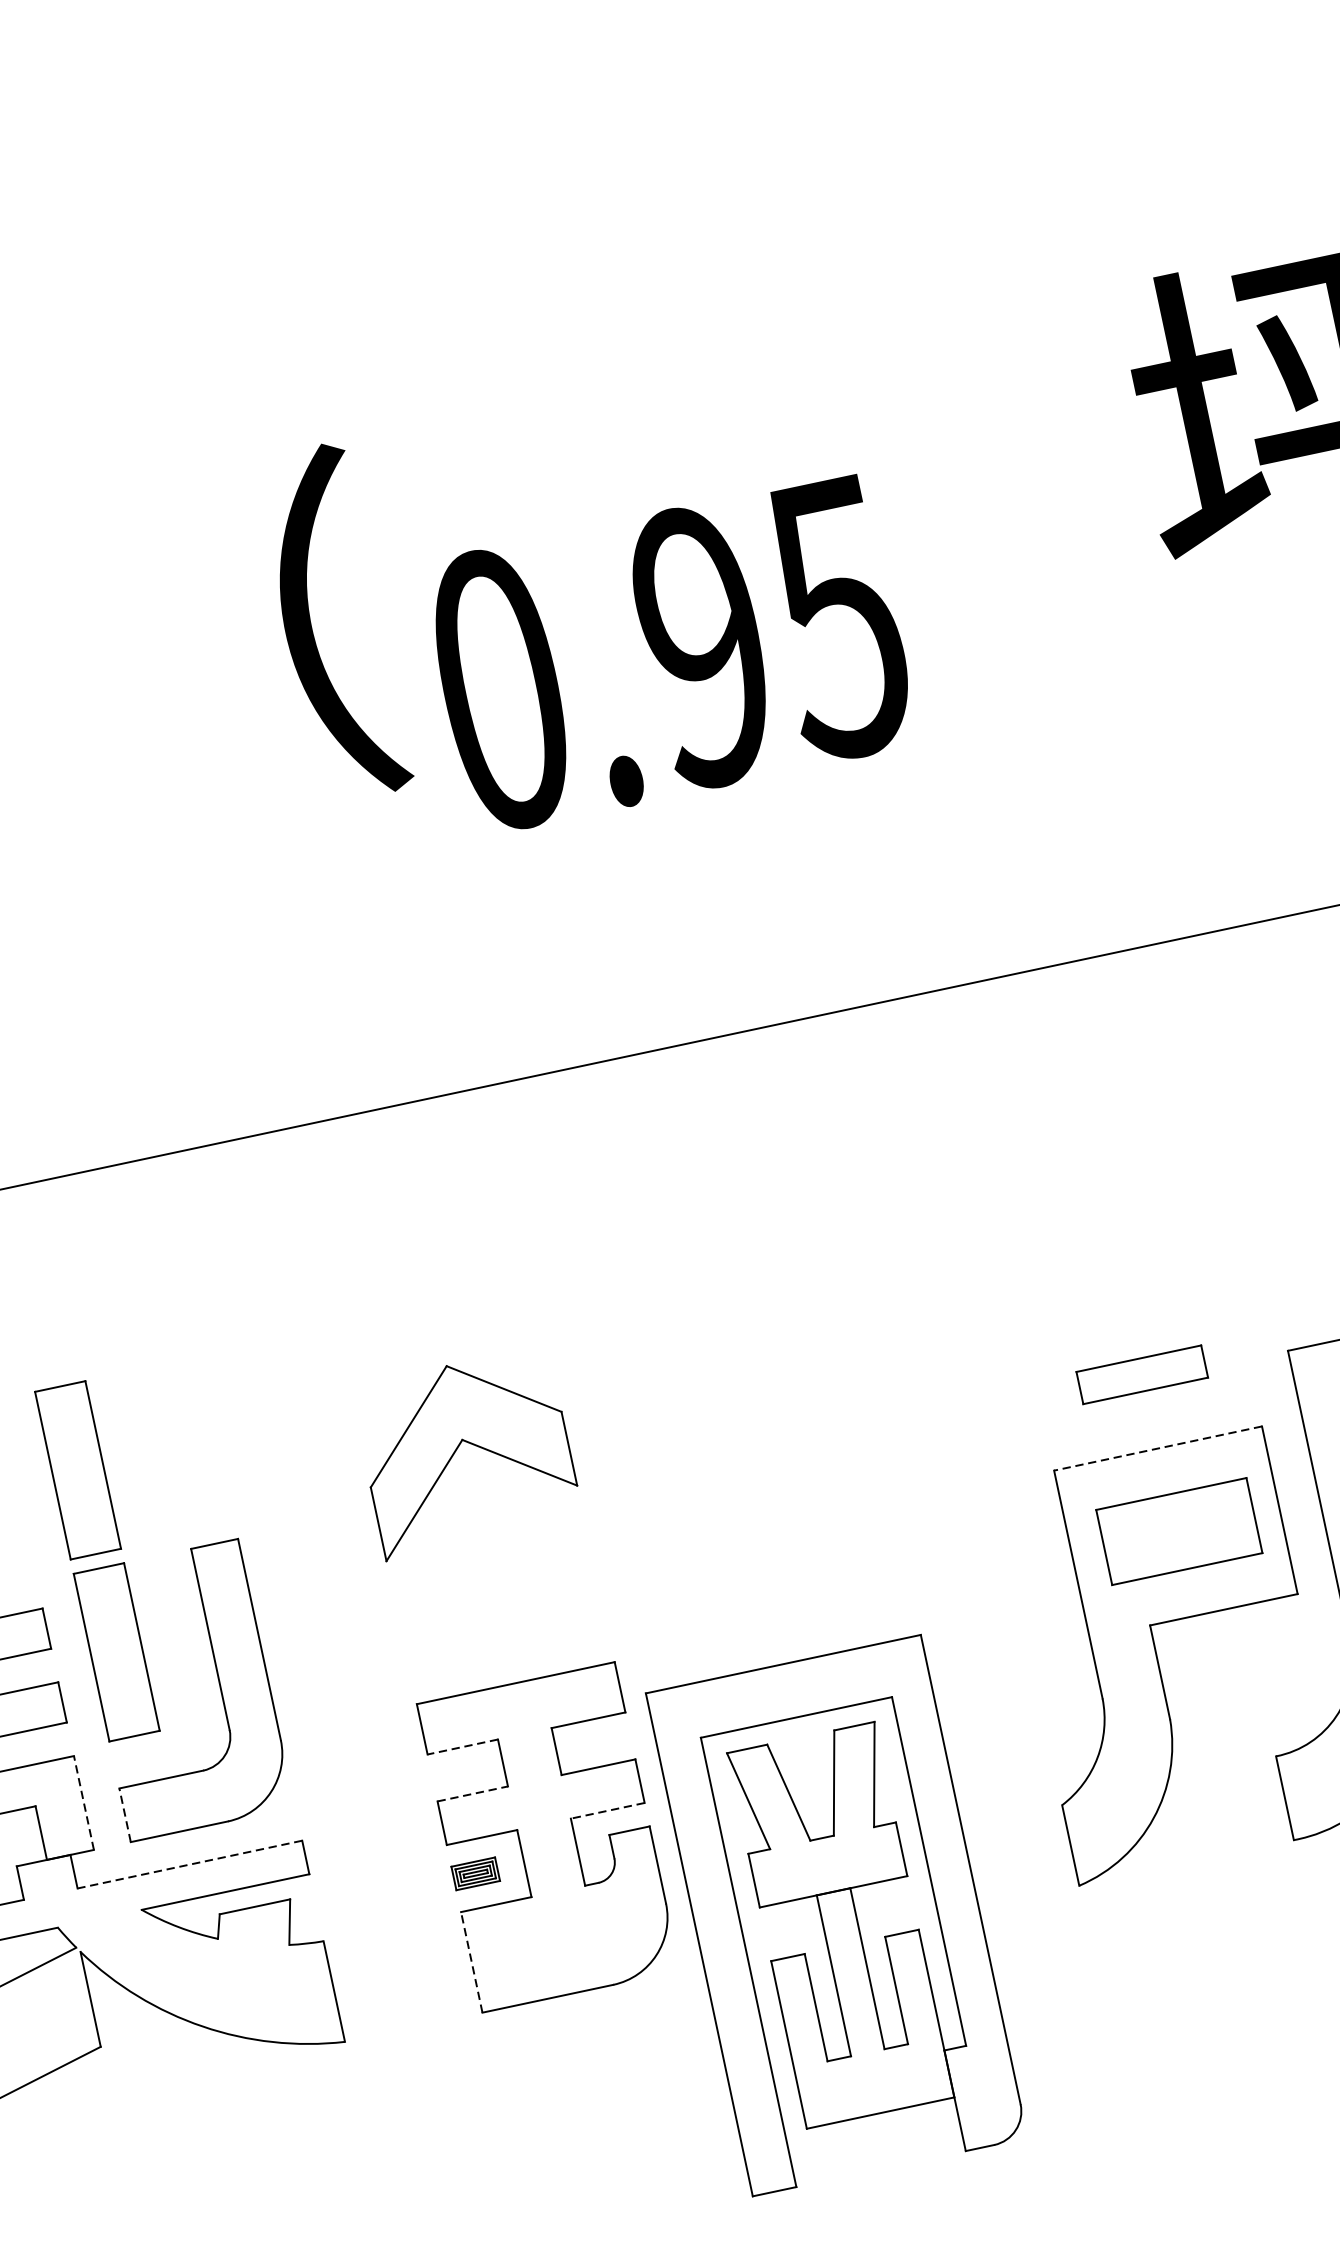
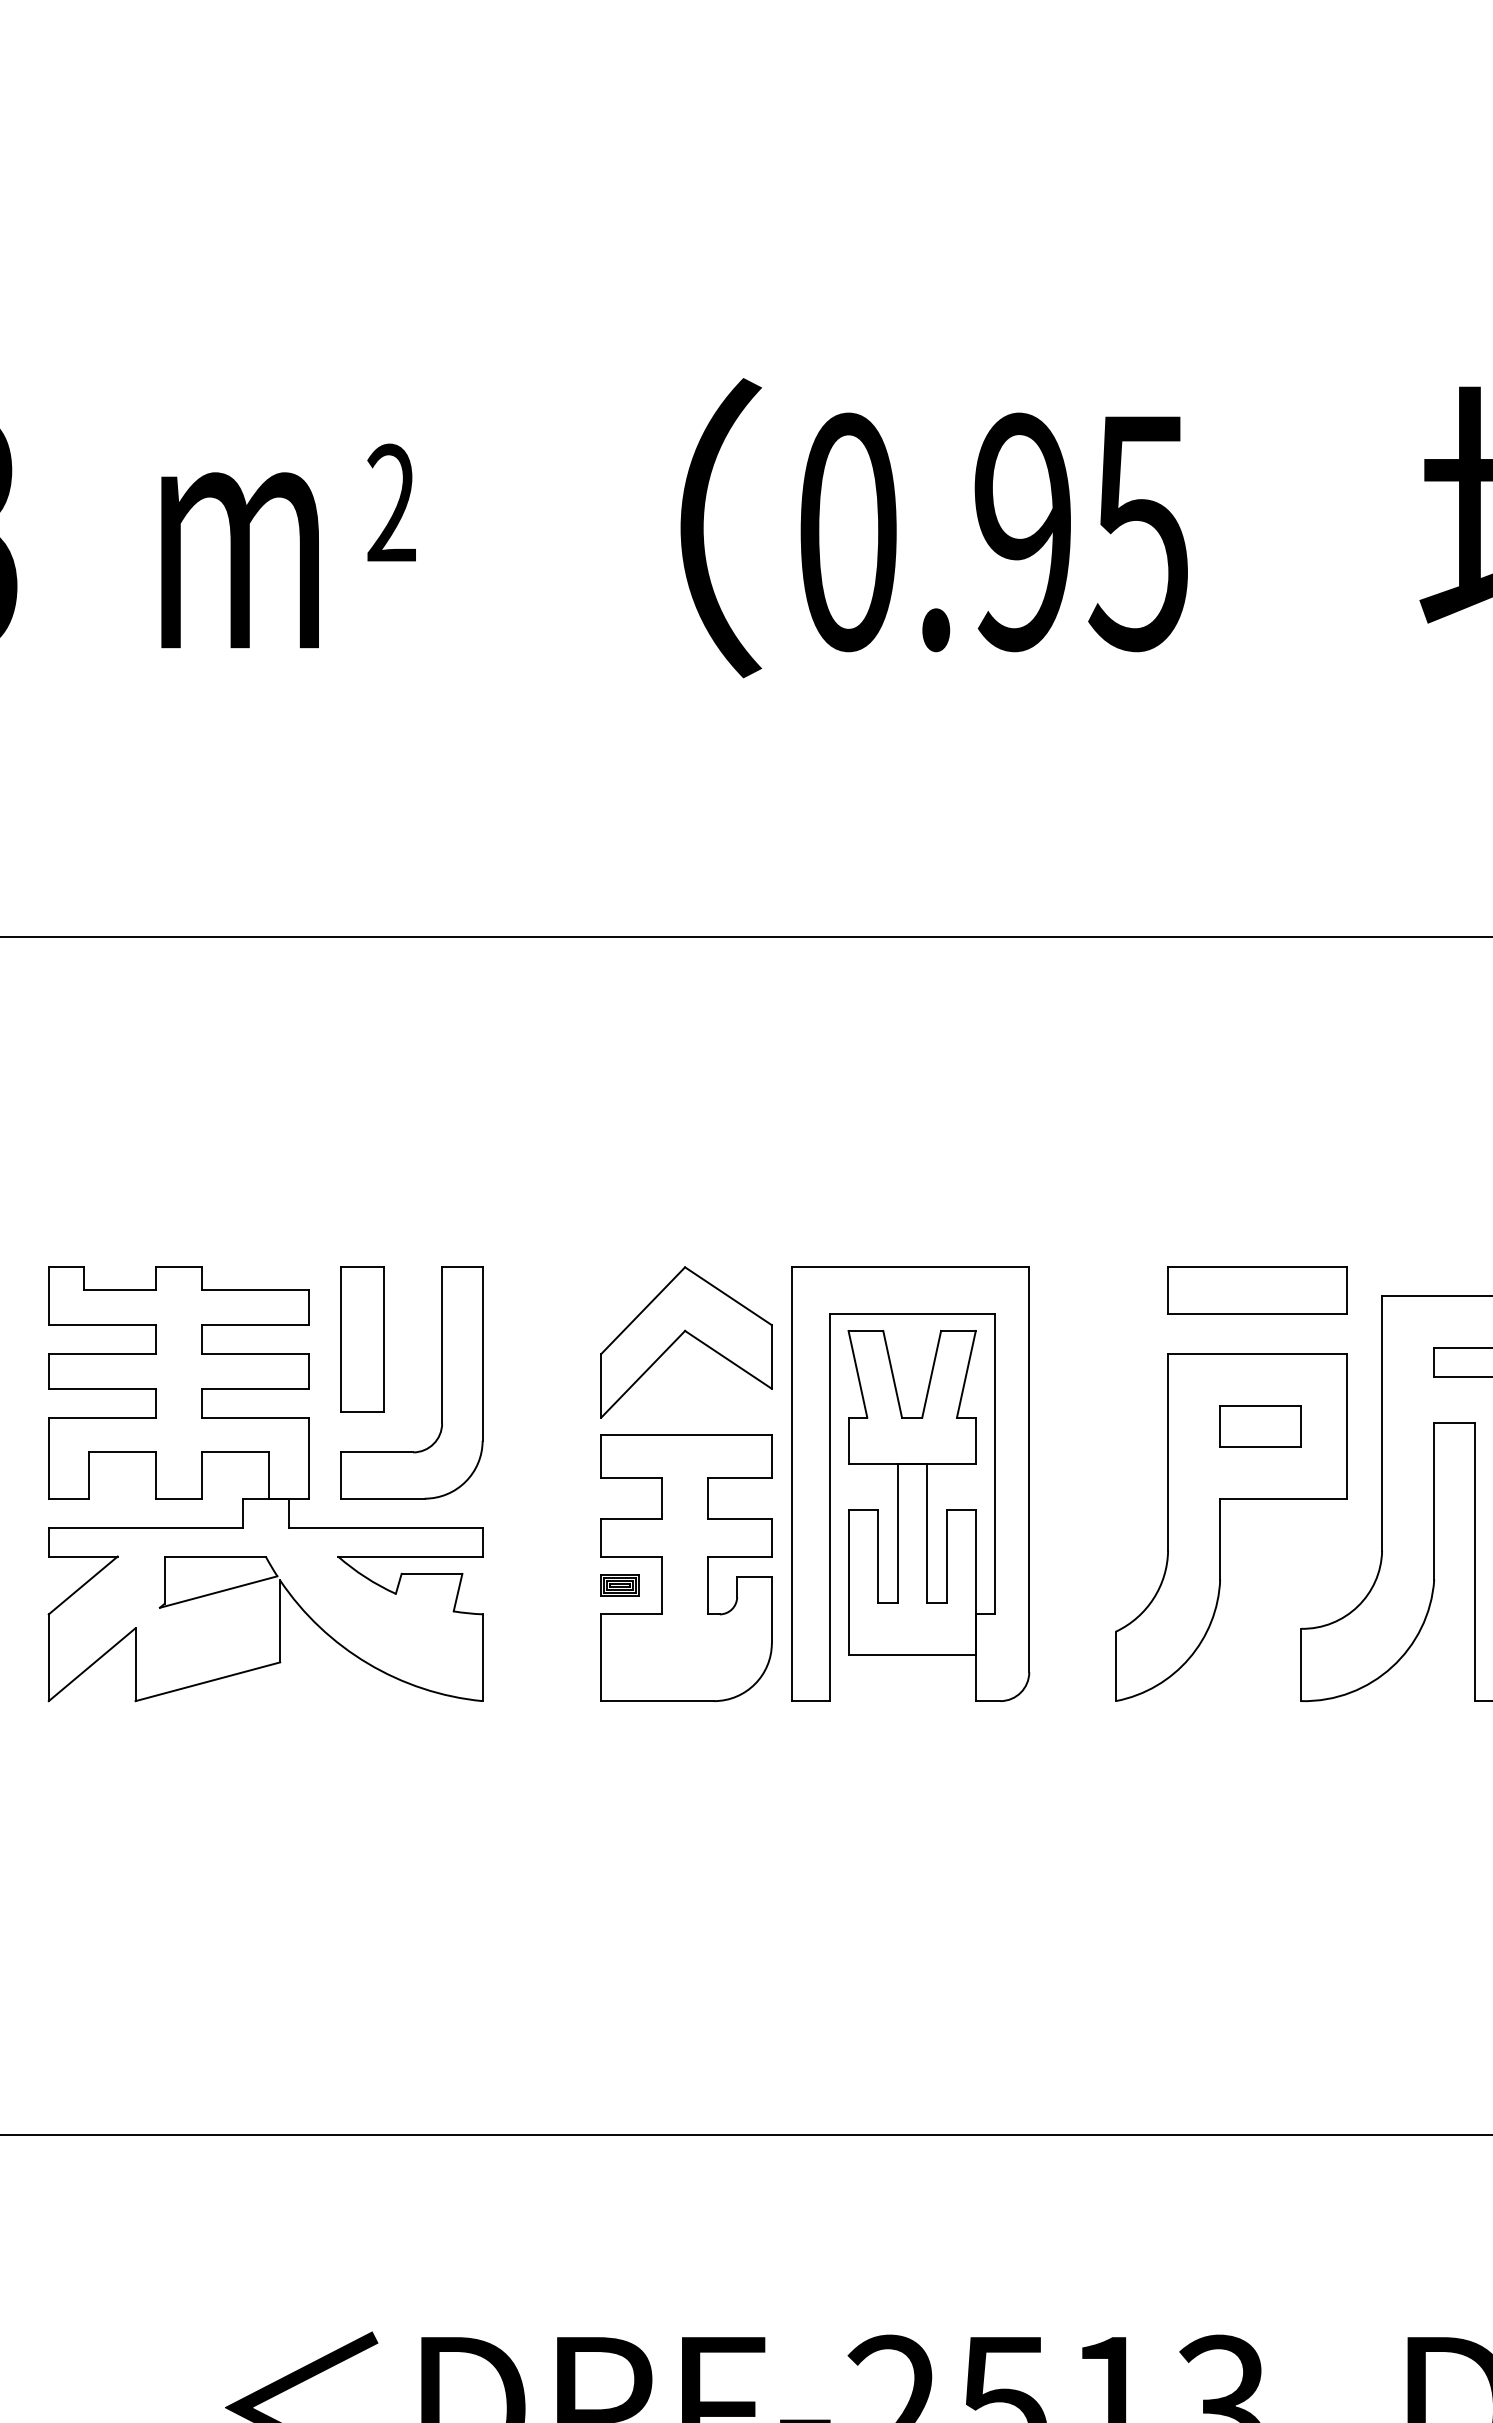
text: (668, 653) -> (993, 532), moved
part: (1142, 1374) -> (1257, 1290), size x1.67
part: (459, 1447) -> (681, 1336), moved
line: (1157, 1449) -> (1257, 1354), dashed -> solid
part: (77, 1470) -> (362, 1182), removed
part: (1179, 1531) -> (1260, 1426), size x0.62
line: (462, 1747) -> (631, 1478), dashed -> solid
line: (473, 1793) -> (632, 1518), dashed -> solid
line: (84, 1802) -> (309, 1457), dashed -> solid
line: (608, 1810) -> (740, 1556), dashed -> solid
line: (124, 1815) -> (340, 1475), dashed -> solid
line: (189, 1864) -> (385, 1527), dashed -> solid
part: (836, 1914) -> (910, 1483), moved
line: (472, 1961) -> (601, 1657), dashed -> solid

